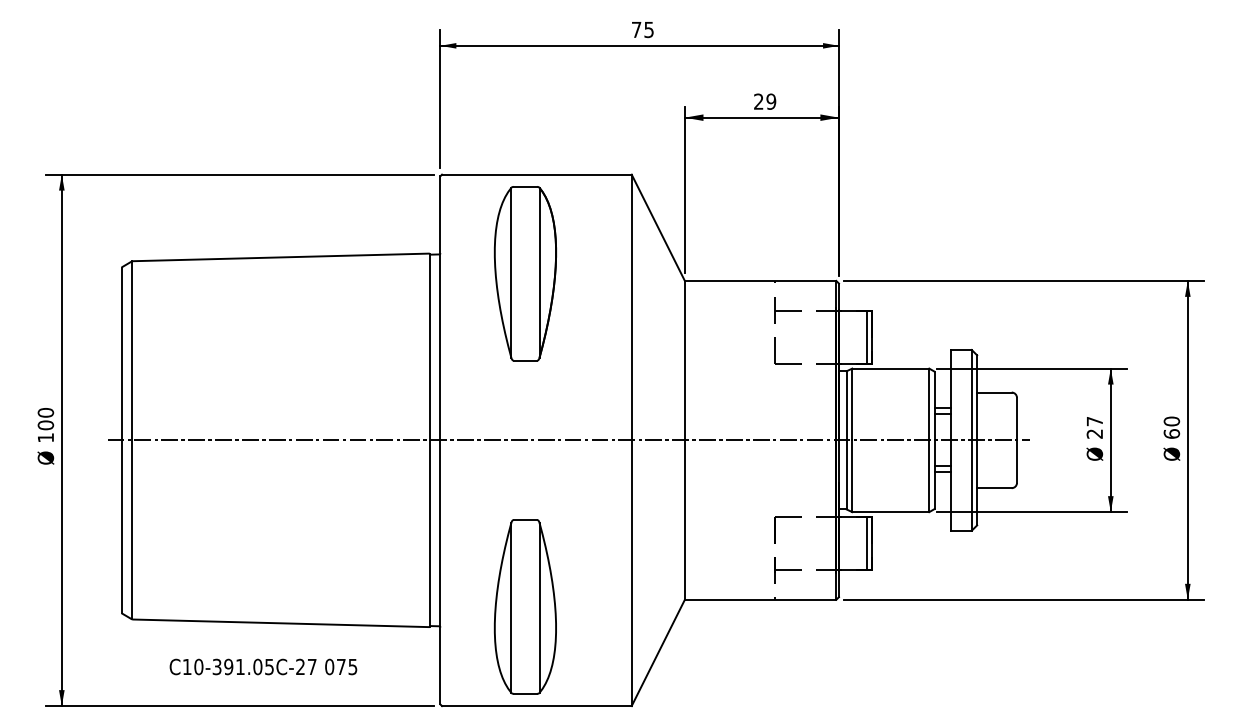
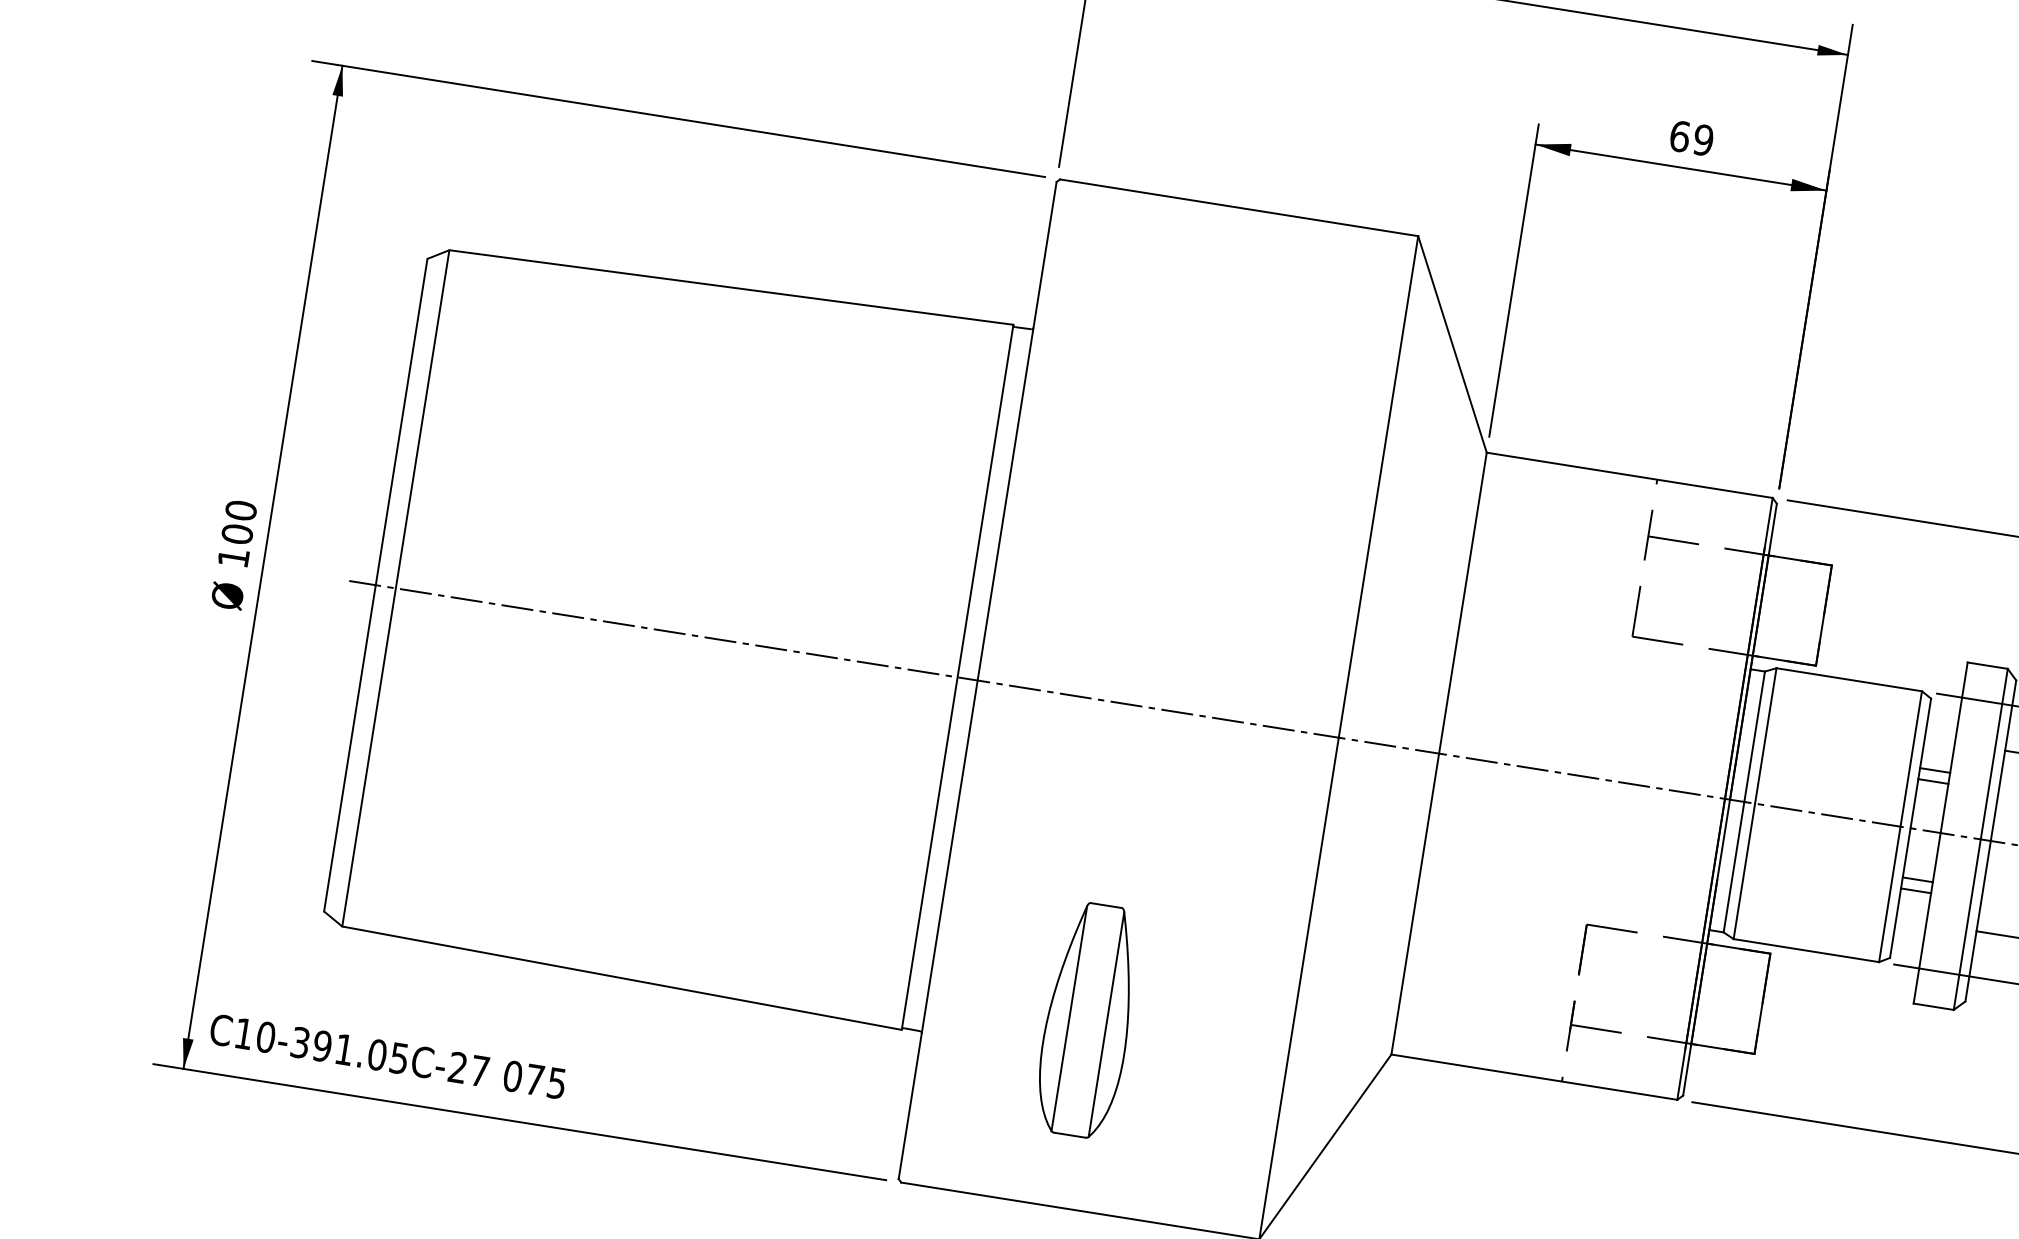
text: (758, 101) -> (1679, 135), 29 -> 69
part: (524, 273) -> (1186, 390), removed
line: (867, 337) -> (1814, 614), removed
line: (867, 542) -> (1753, 1001), removed
part: (524, 606) -> (1086, 1019), size x0.7
text: (263, 666) -> (388, 1055), moved

